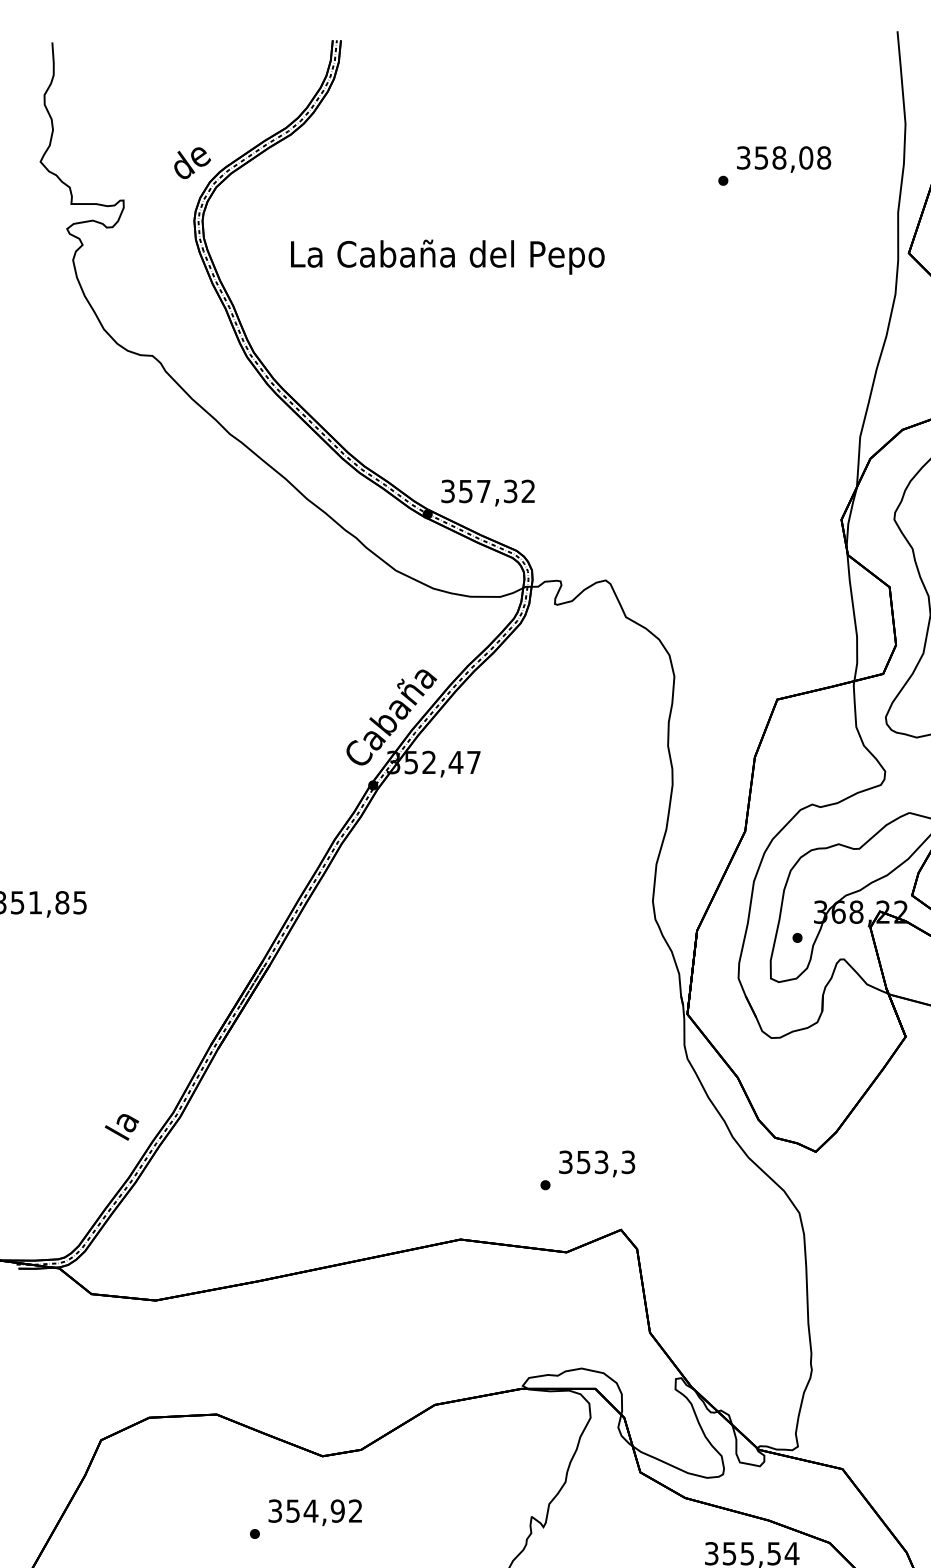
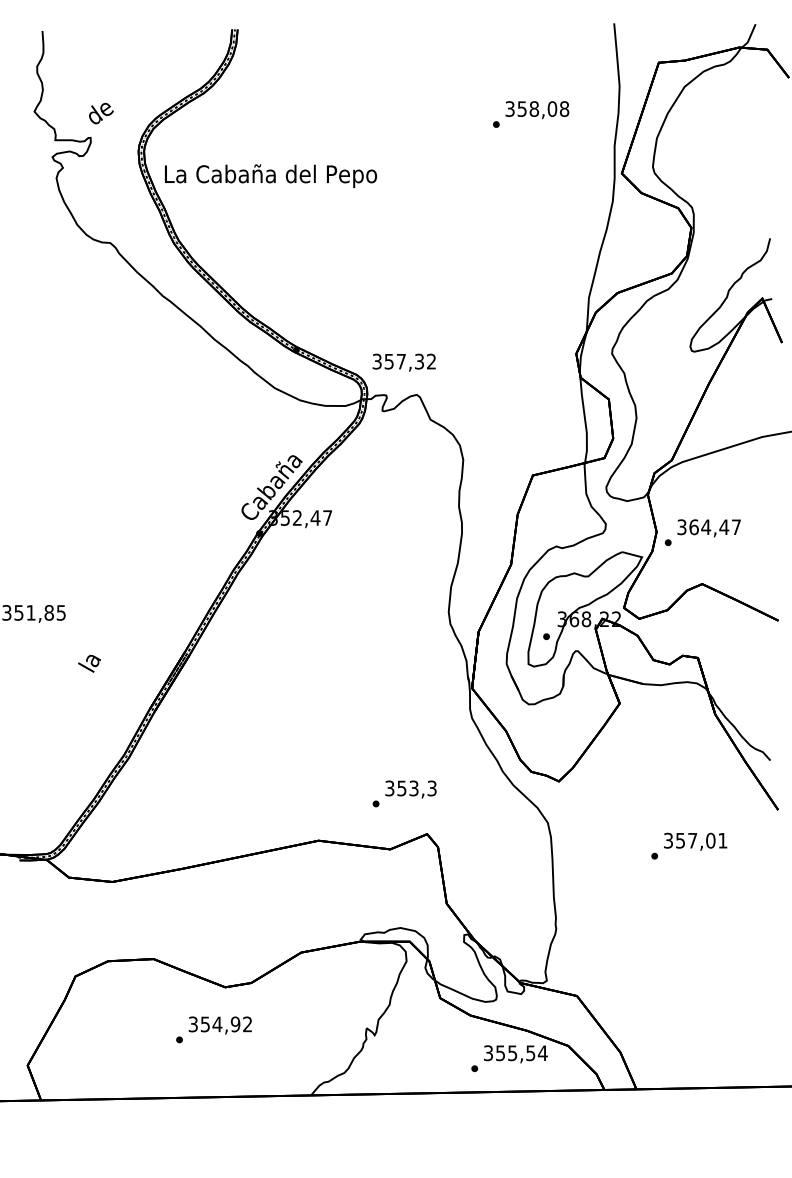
text: (192, 163) -> (101, 113), moved
text: (448, 256) -> (271, 175), moved
text: (486, 492) -> (403, 362), moved
text: (121, 1126) -> (89, 663), moved

